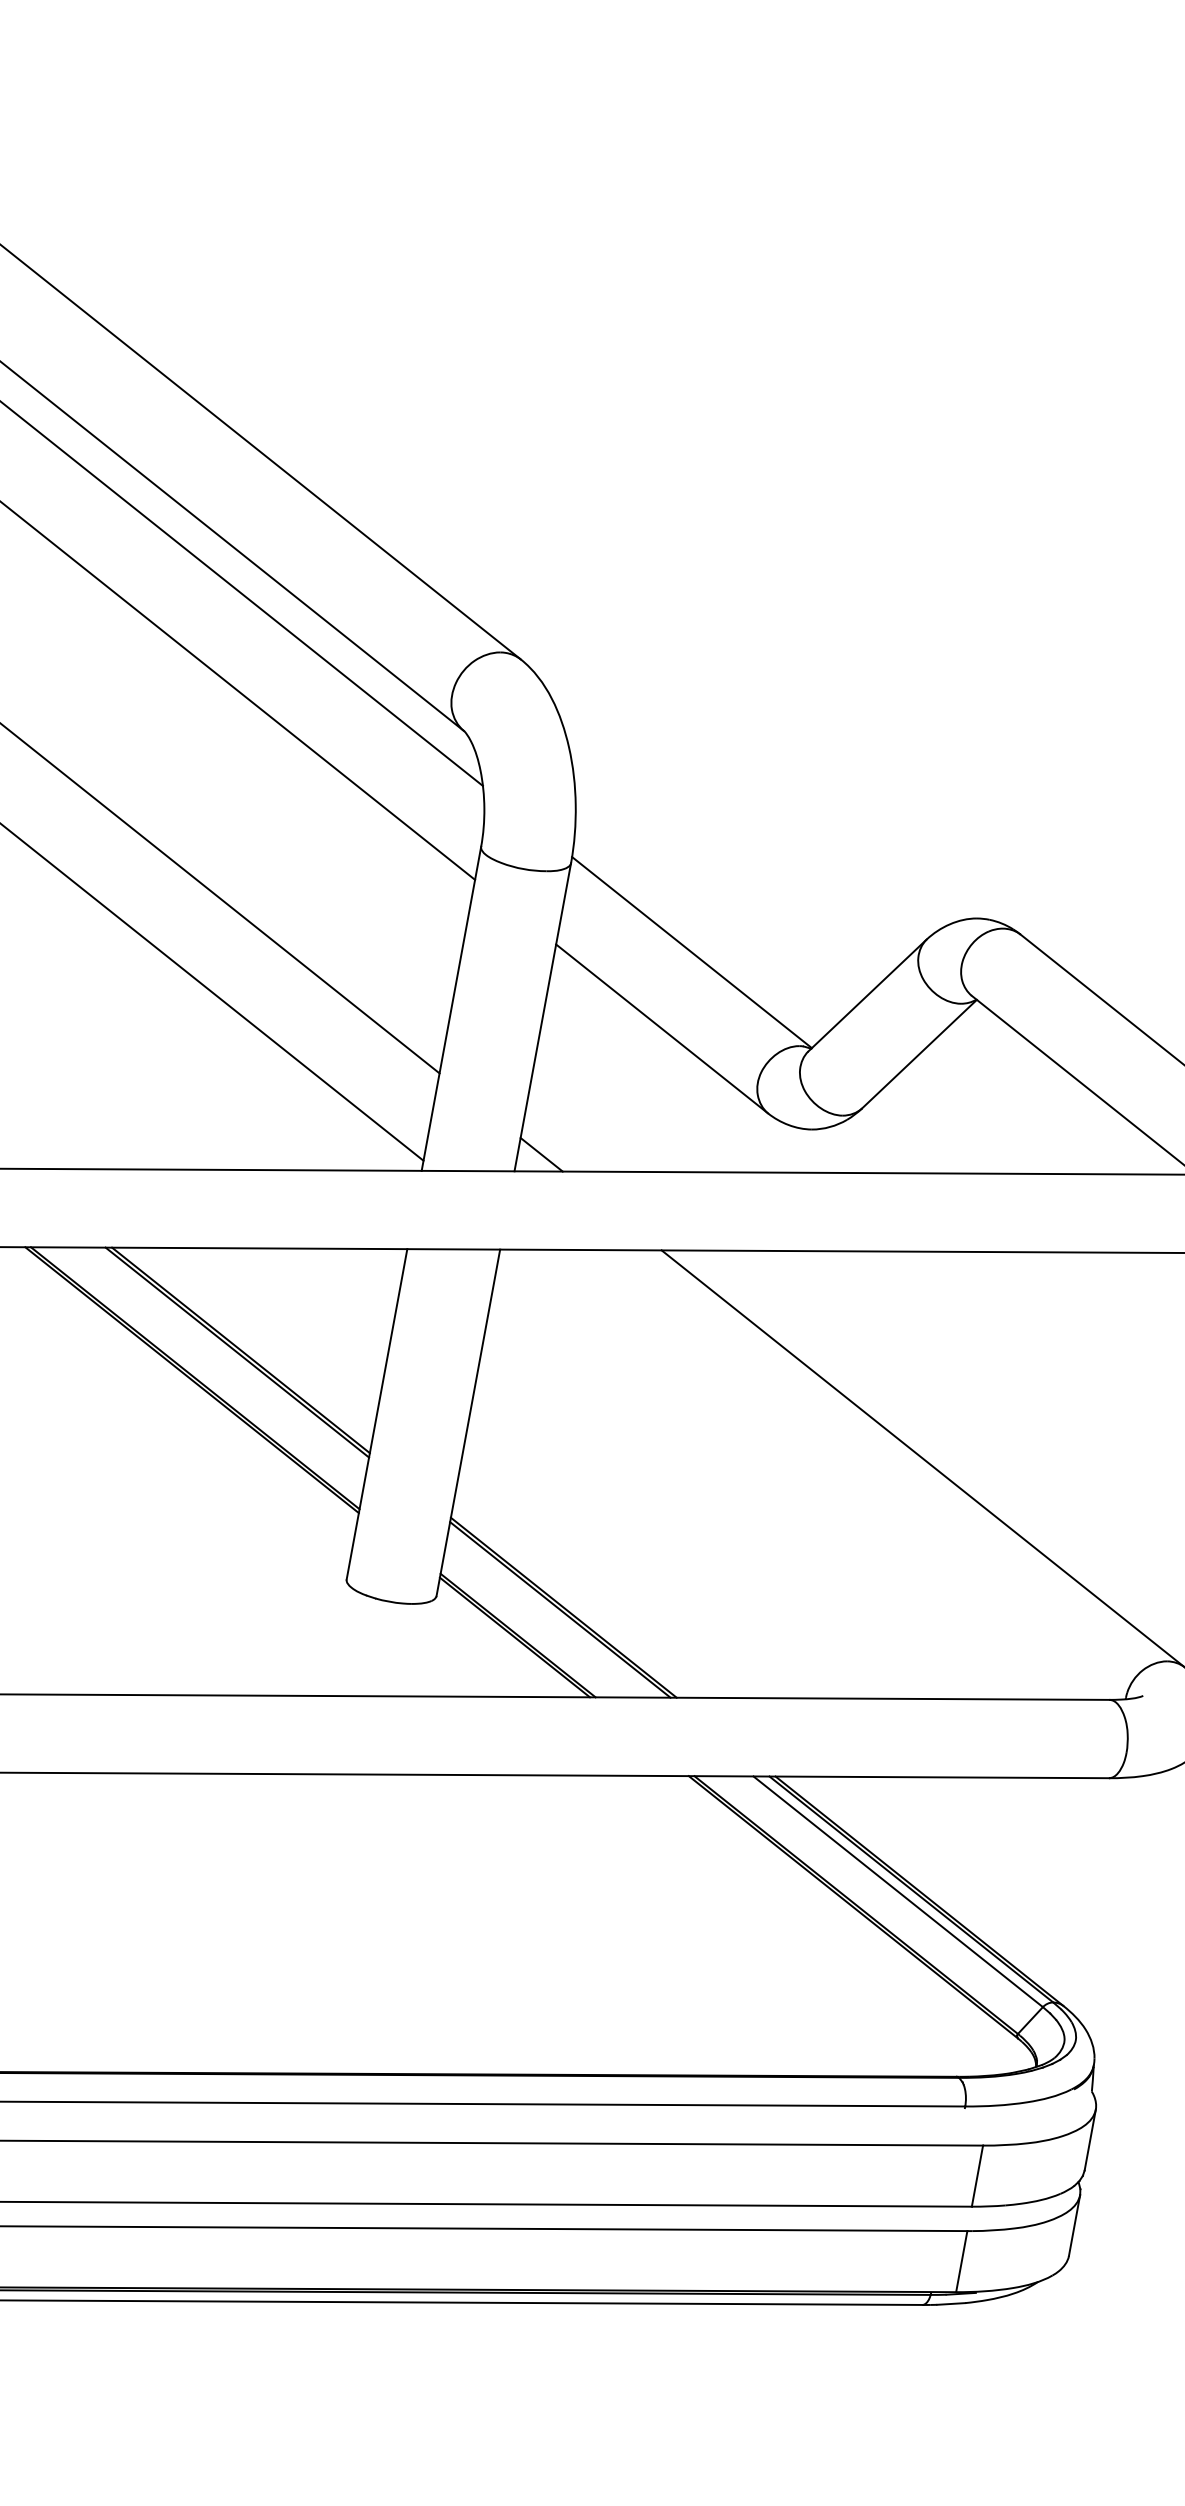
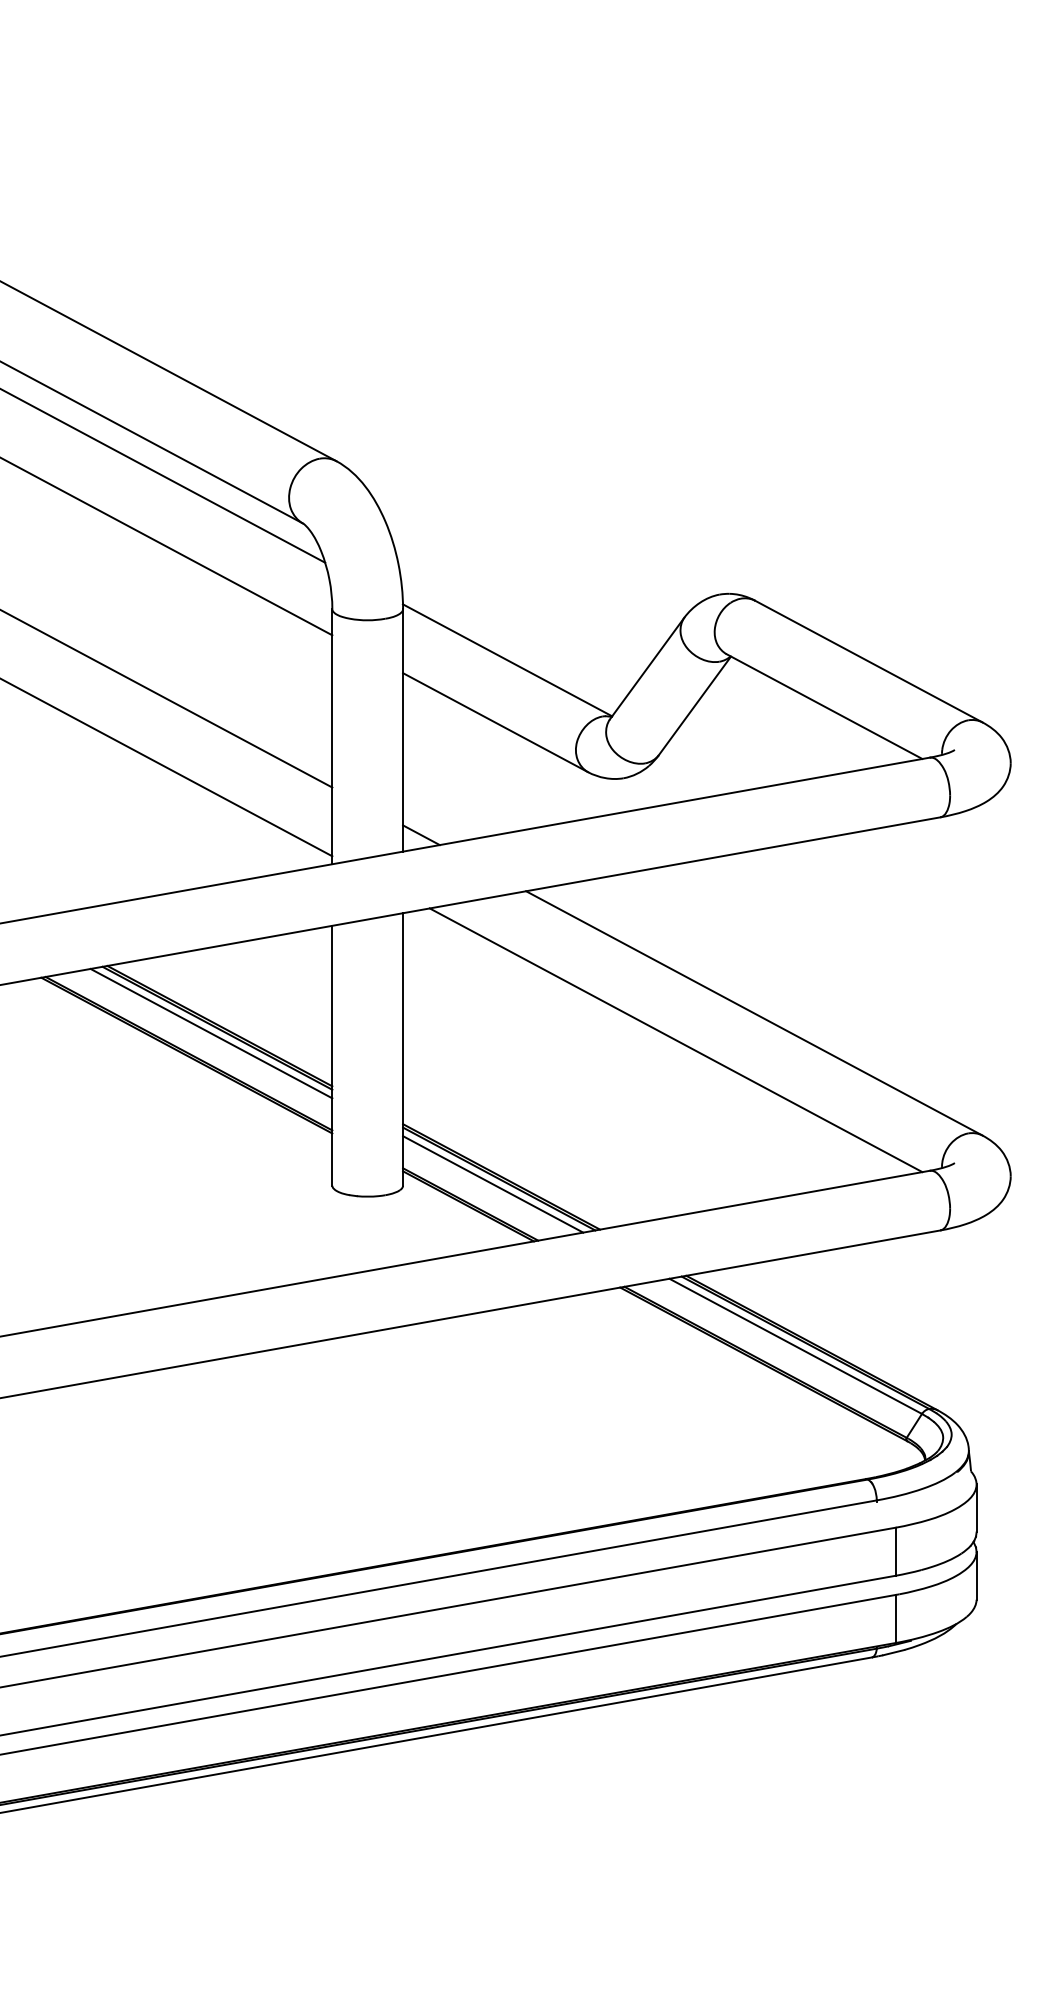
line: (228, 1357) -> (211, 1033), added
line: (816, 1474) -> (675, 1040), added
line: (551, 1615) -> (493, 1184), added

